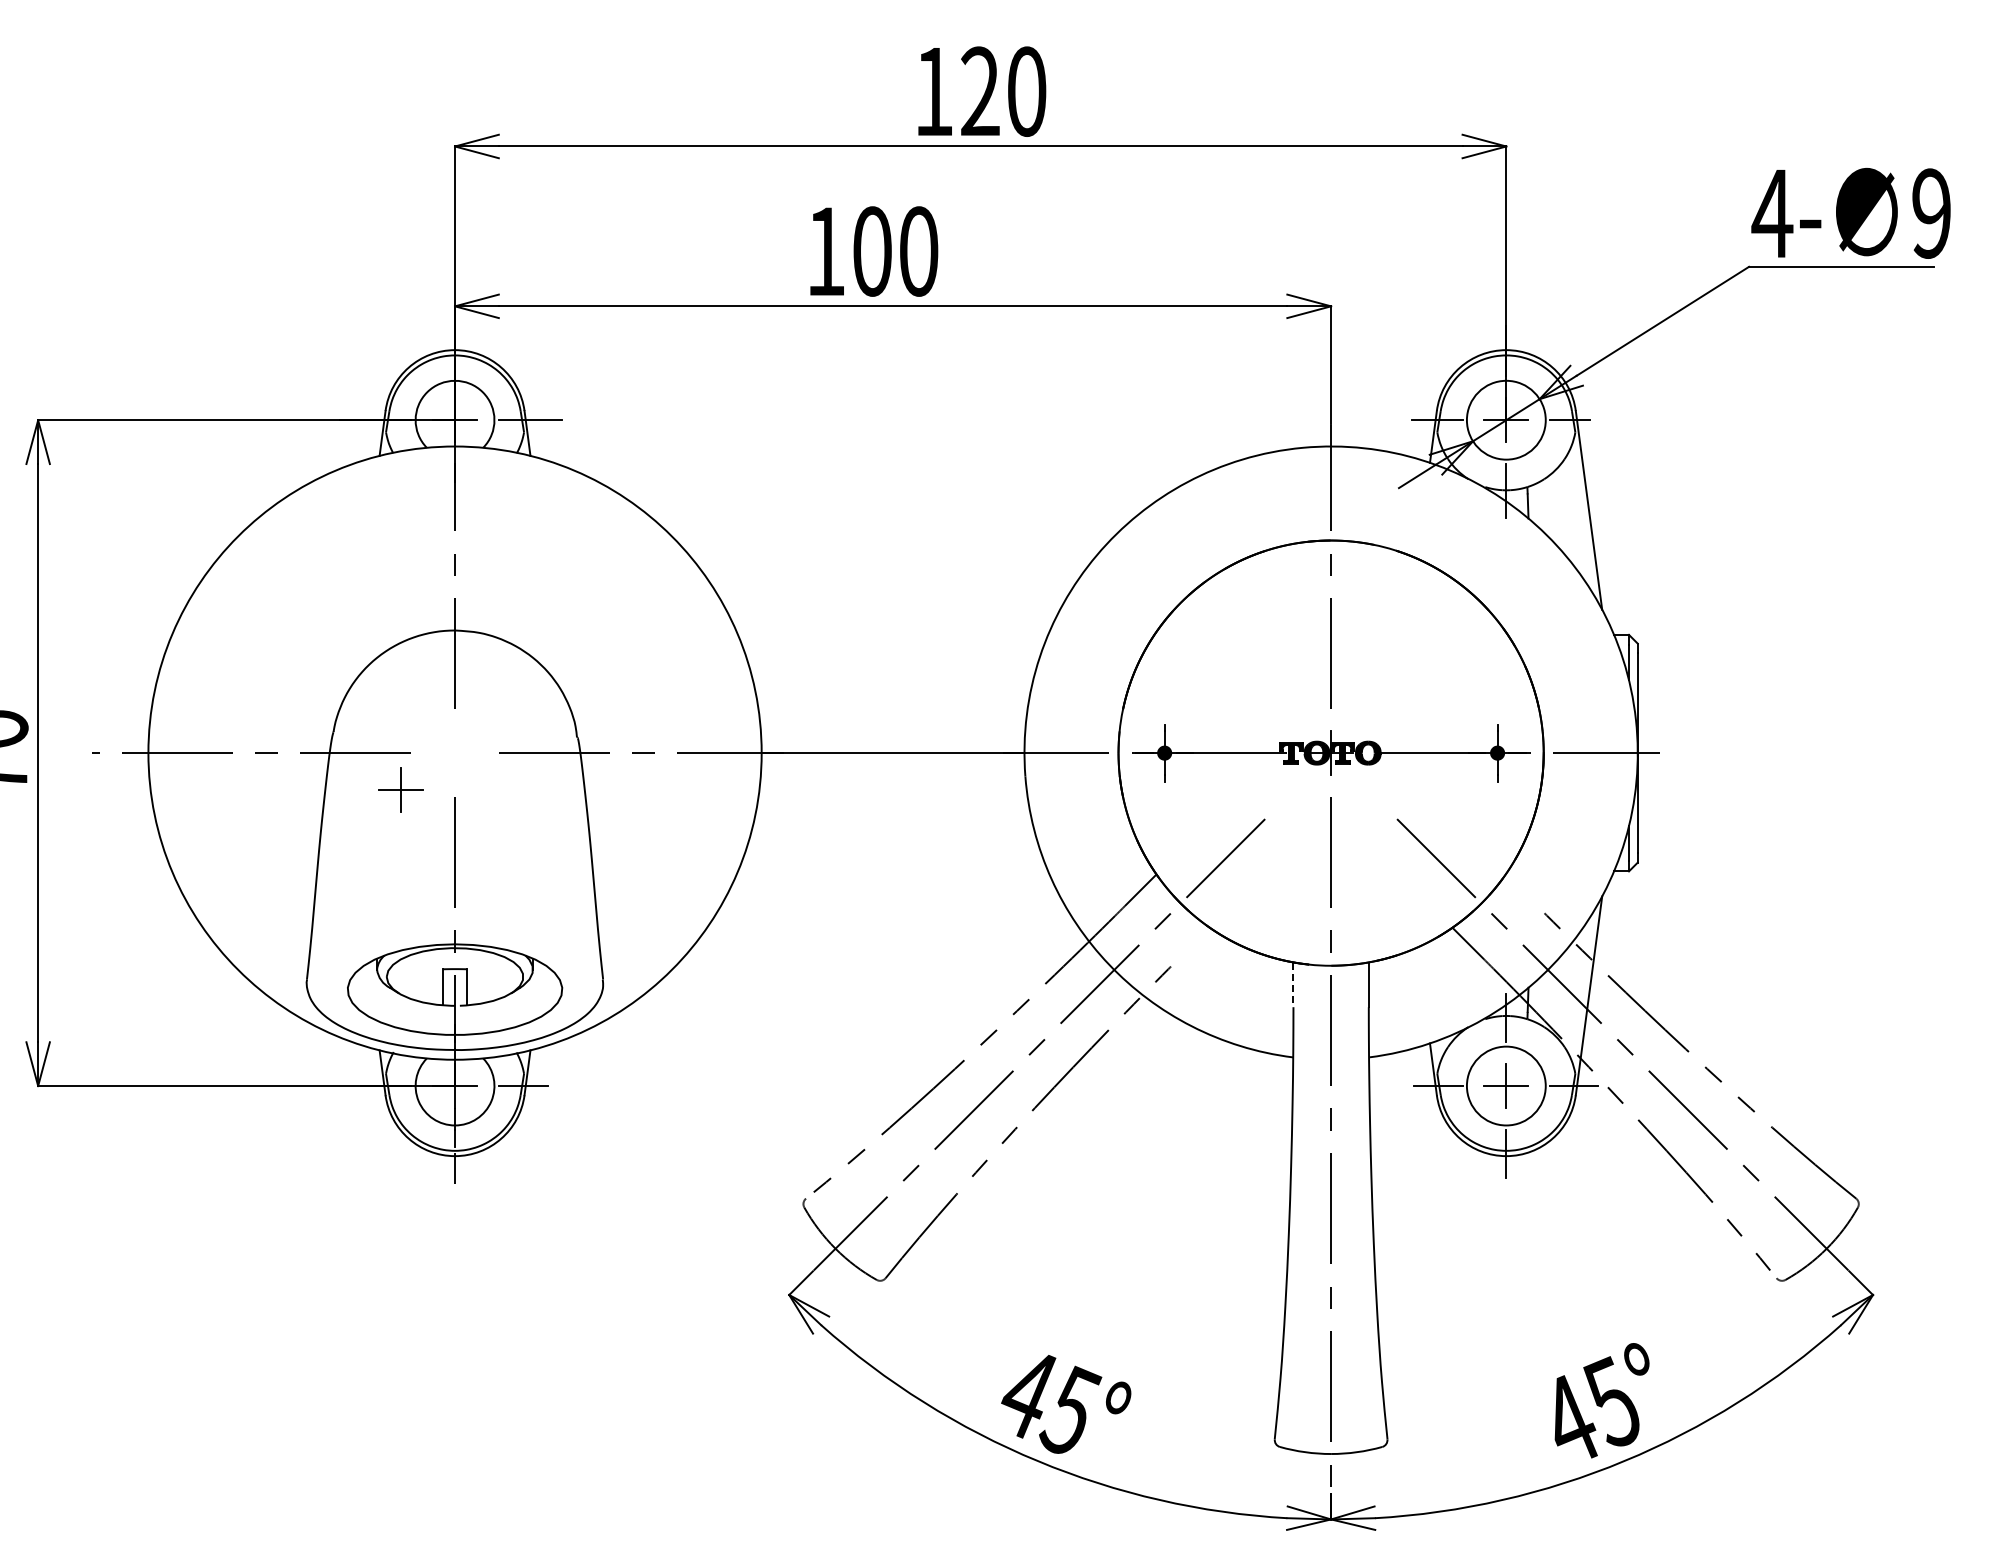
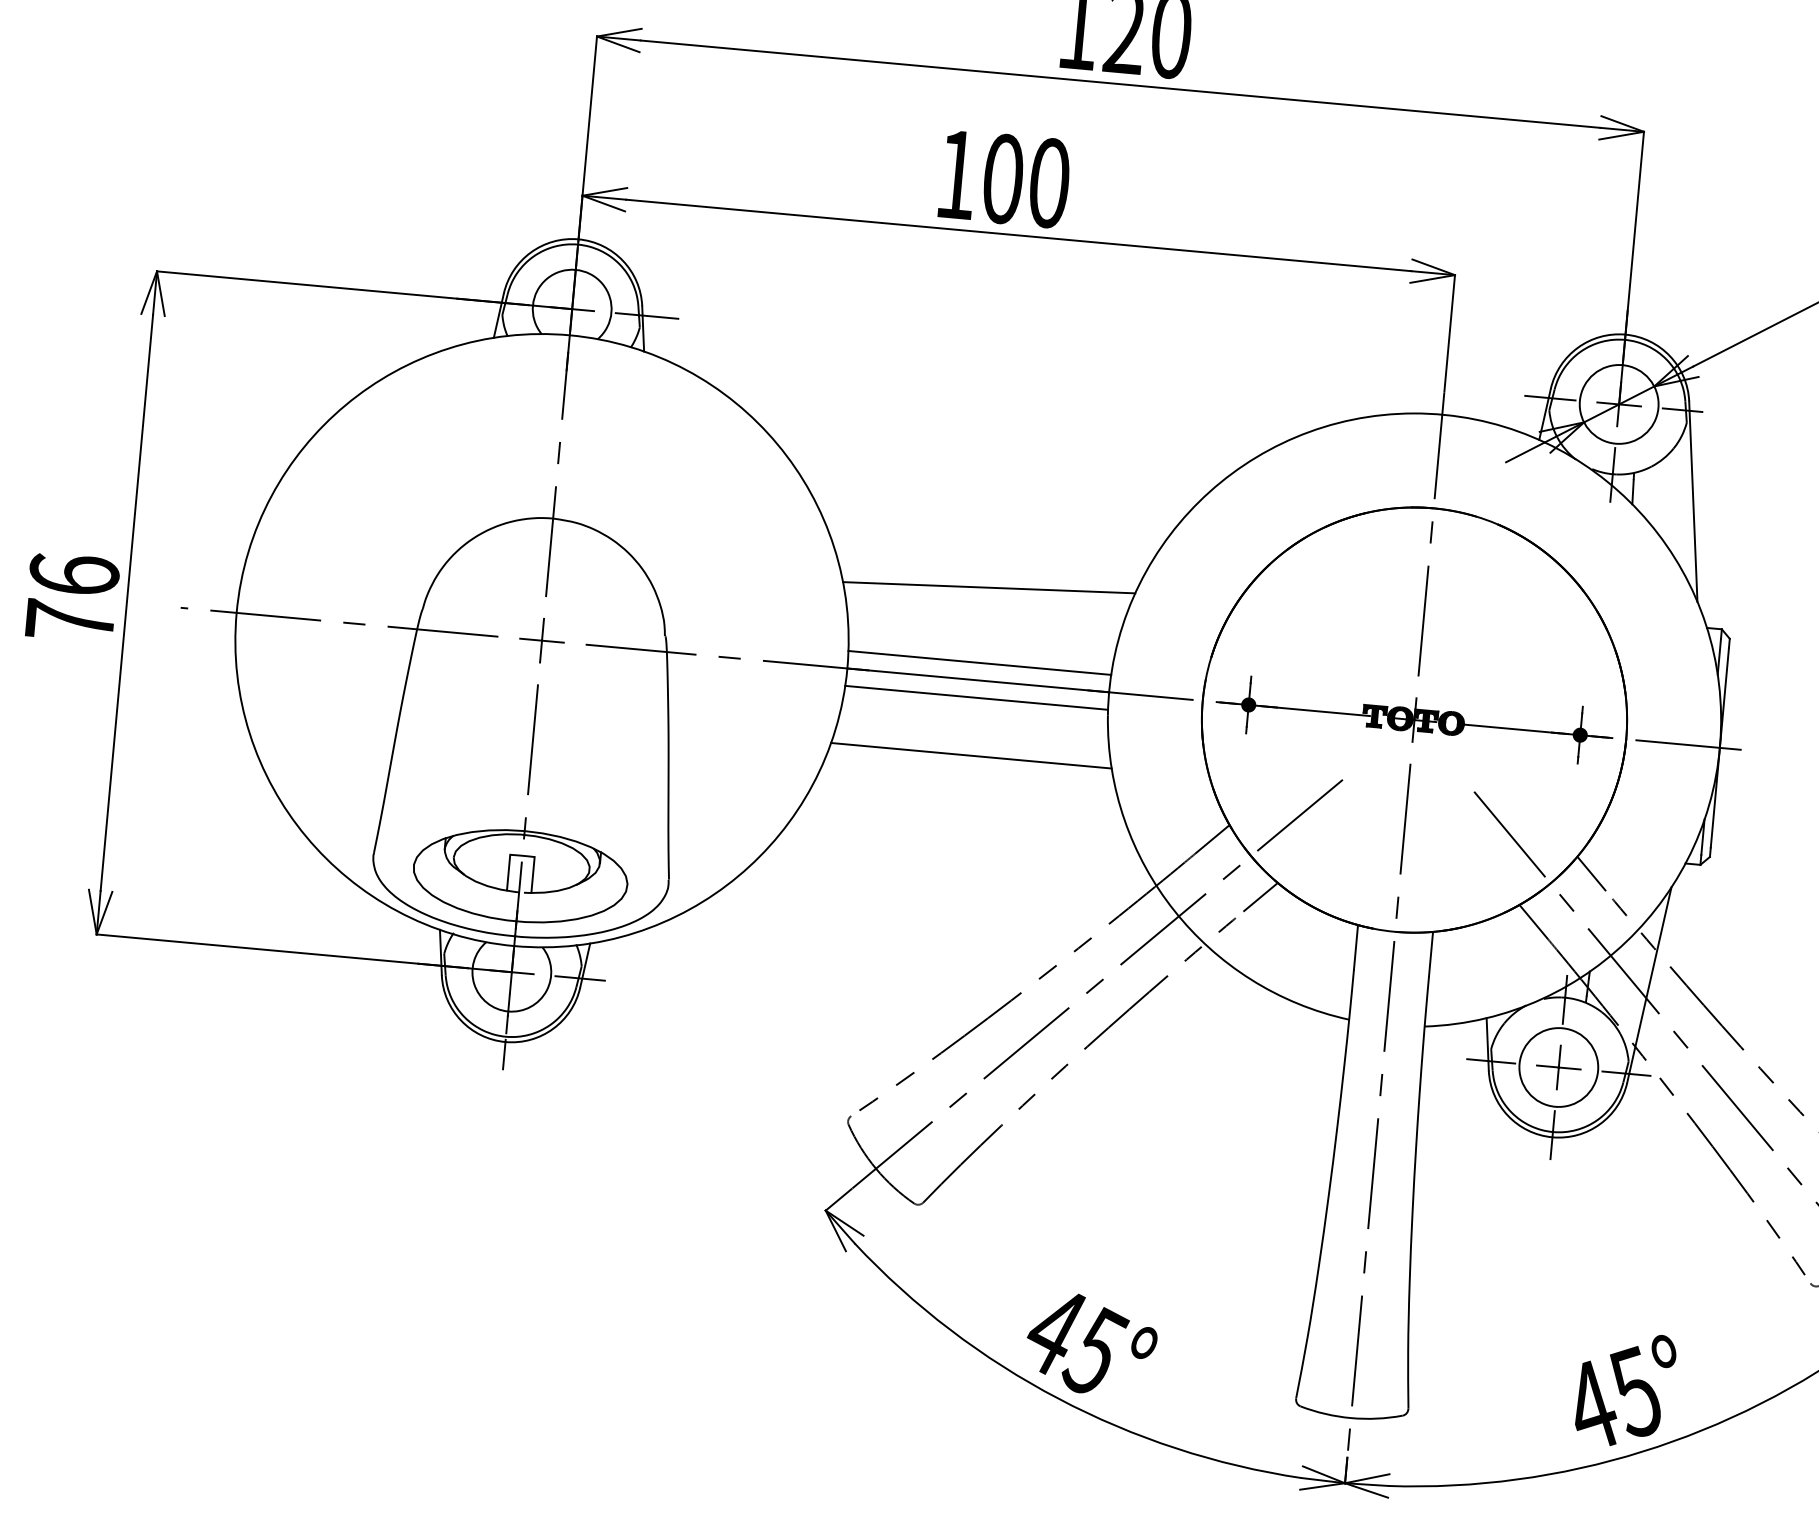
line: (895, 659) -> (989, 587), added
line: (893, 735) -> (980, 662), added
line: (893, 770) -> (977, 697), added
part: (400, 789) -> (541, 640), moved
line: (892, 828) -> (970, 755), added
line: (1521, 890) -> (1591, 874), added
line: (1193, 943) -> (1260, 897), added
line: (1293, 985) -> (1355, 948), dashed -> solid

